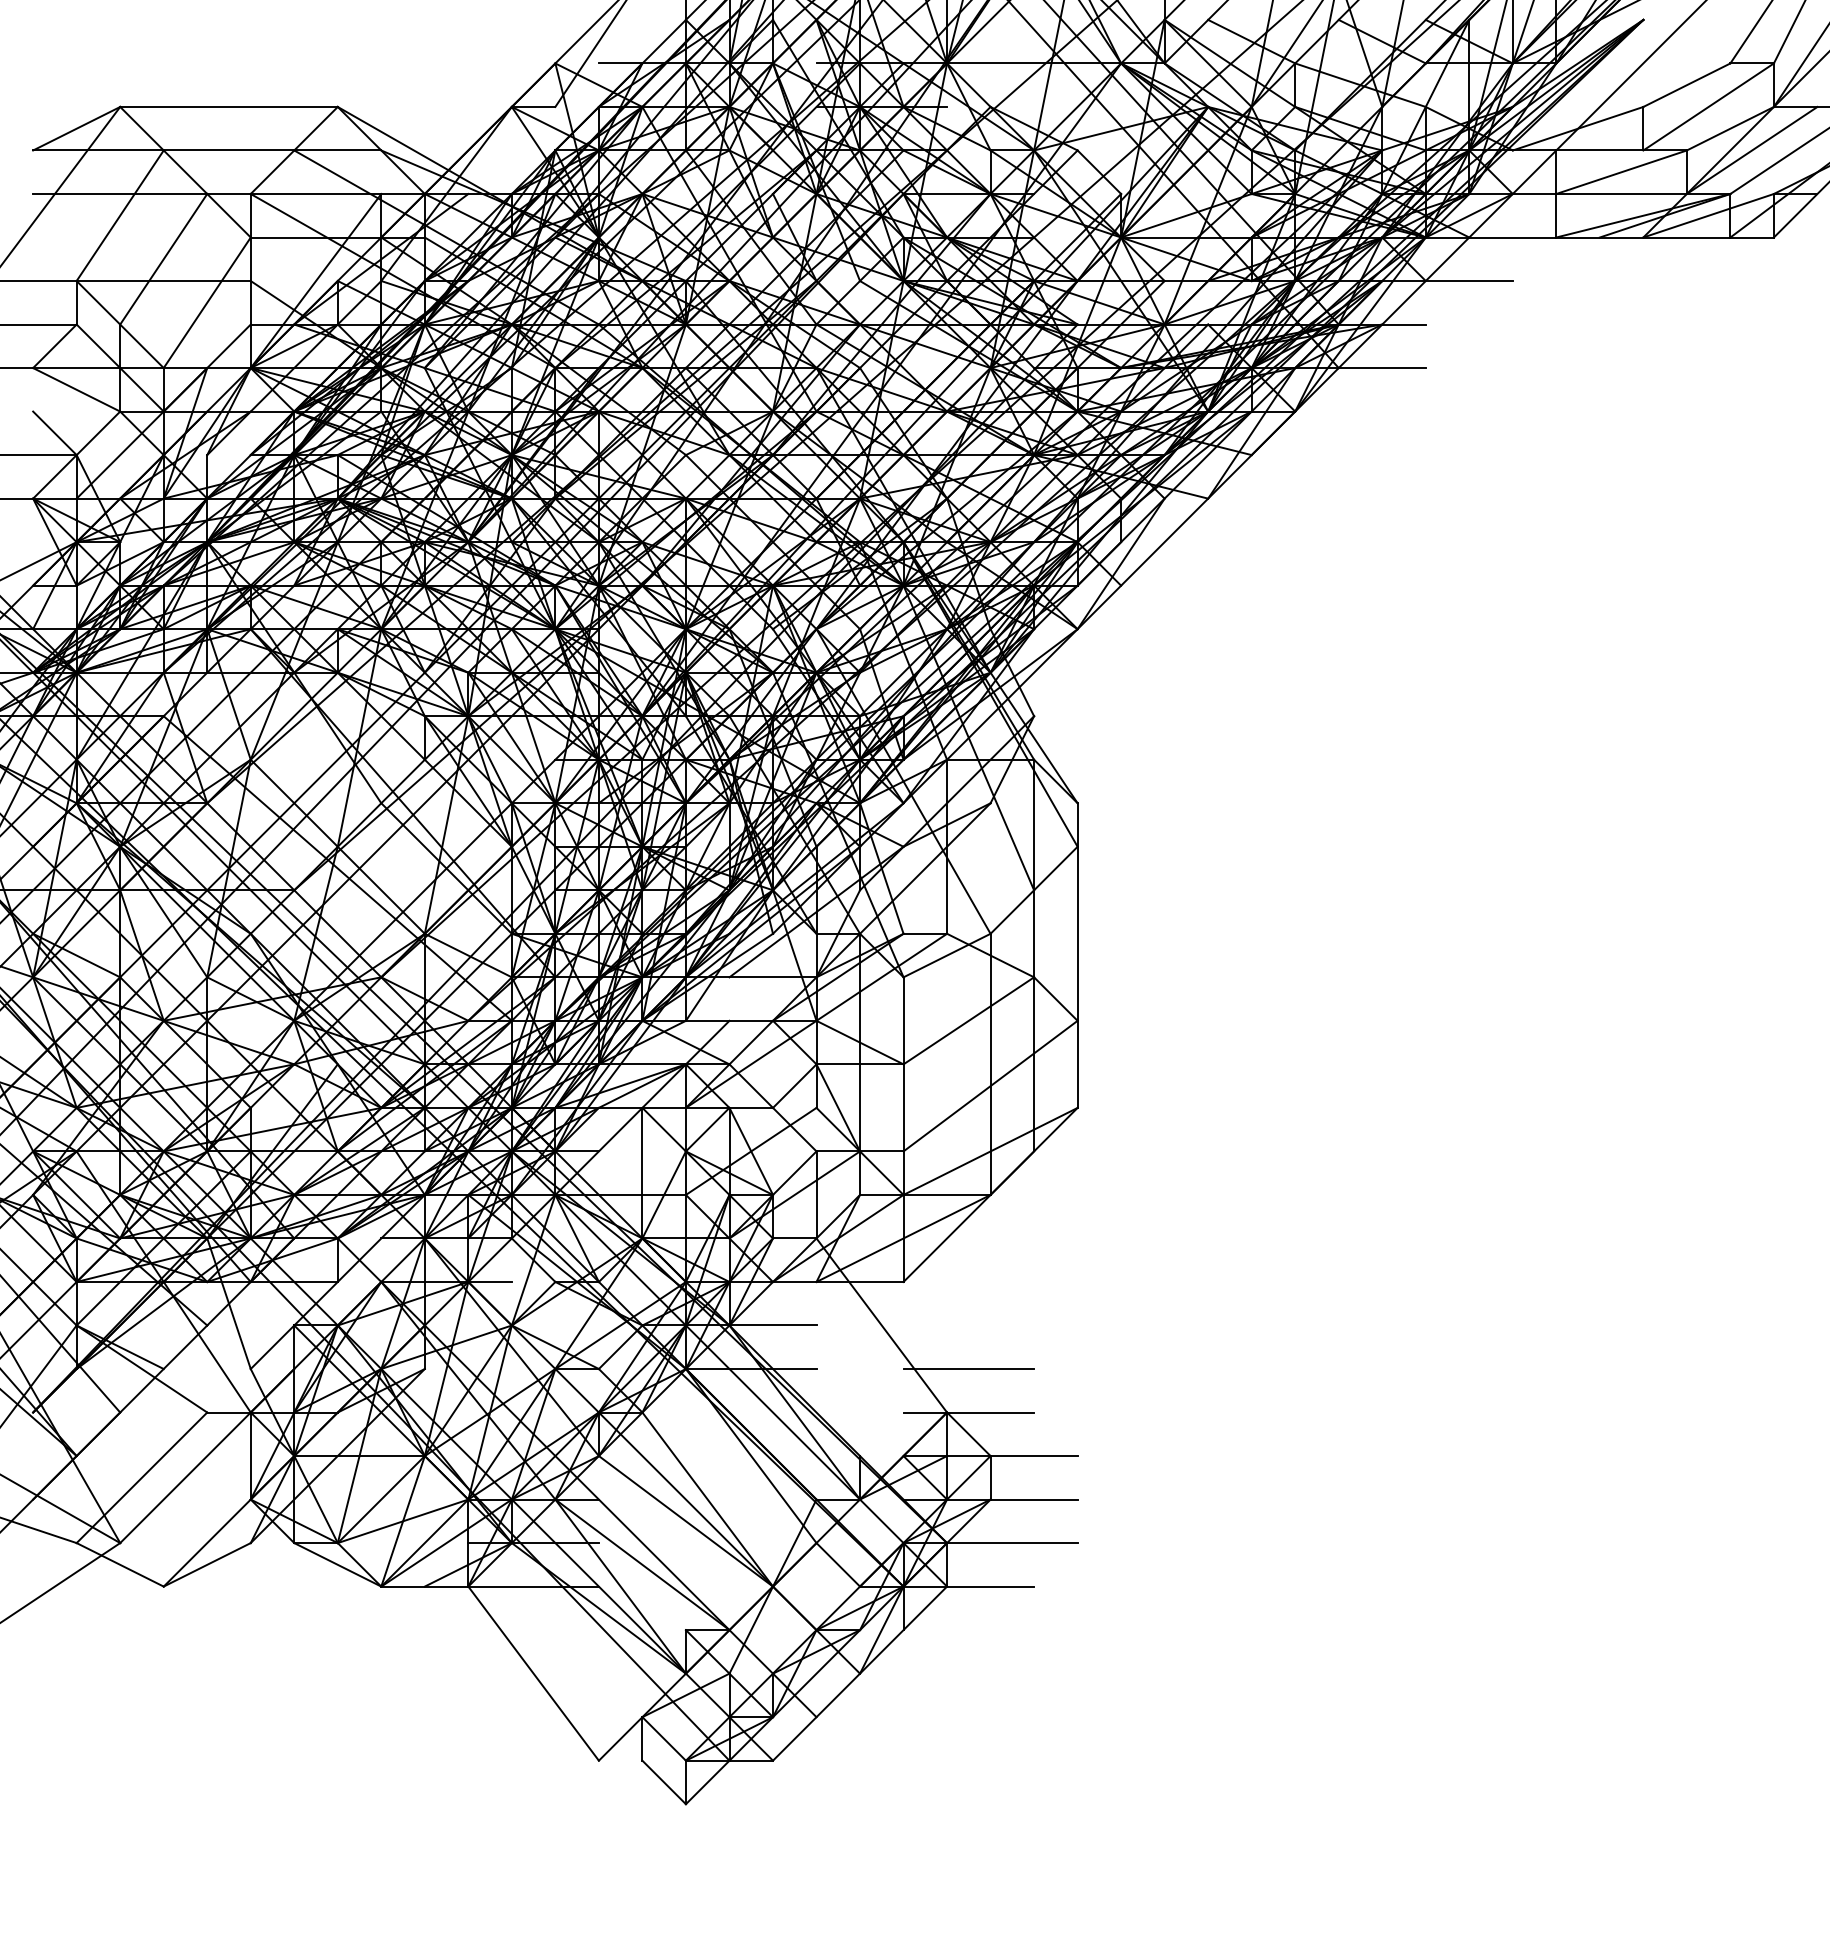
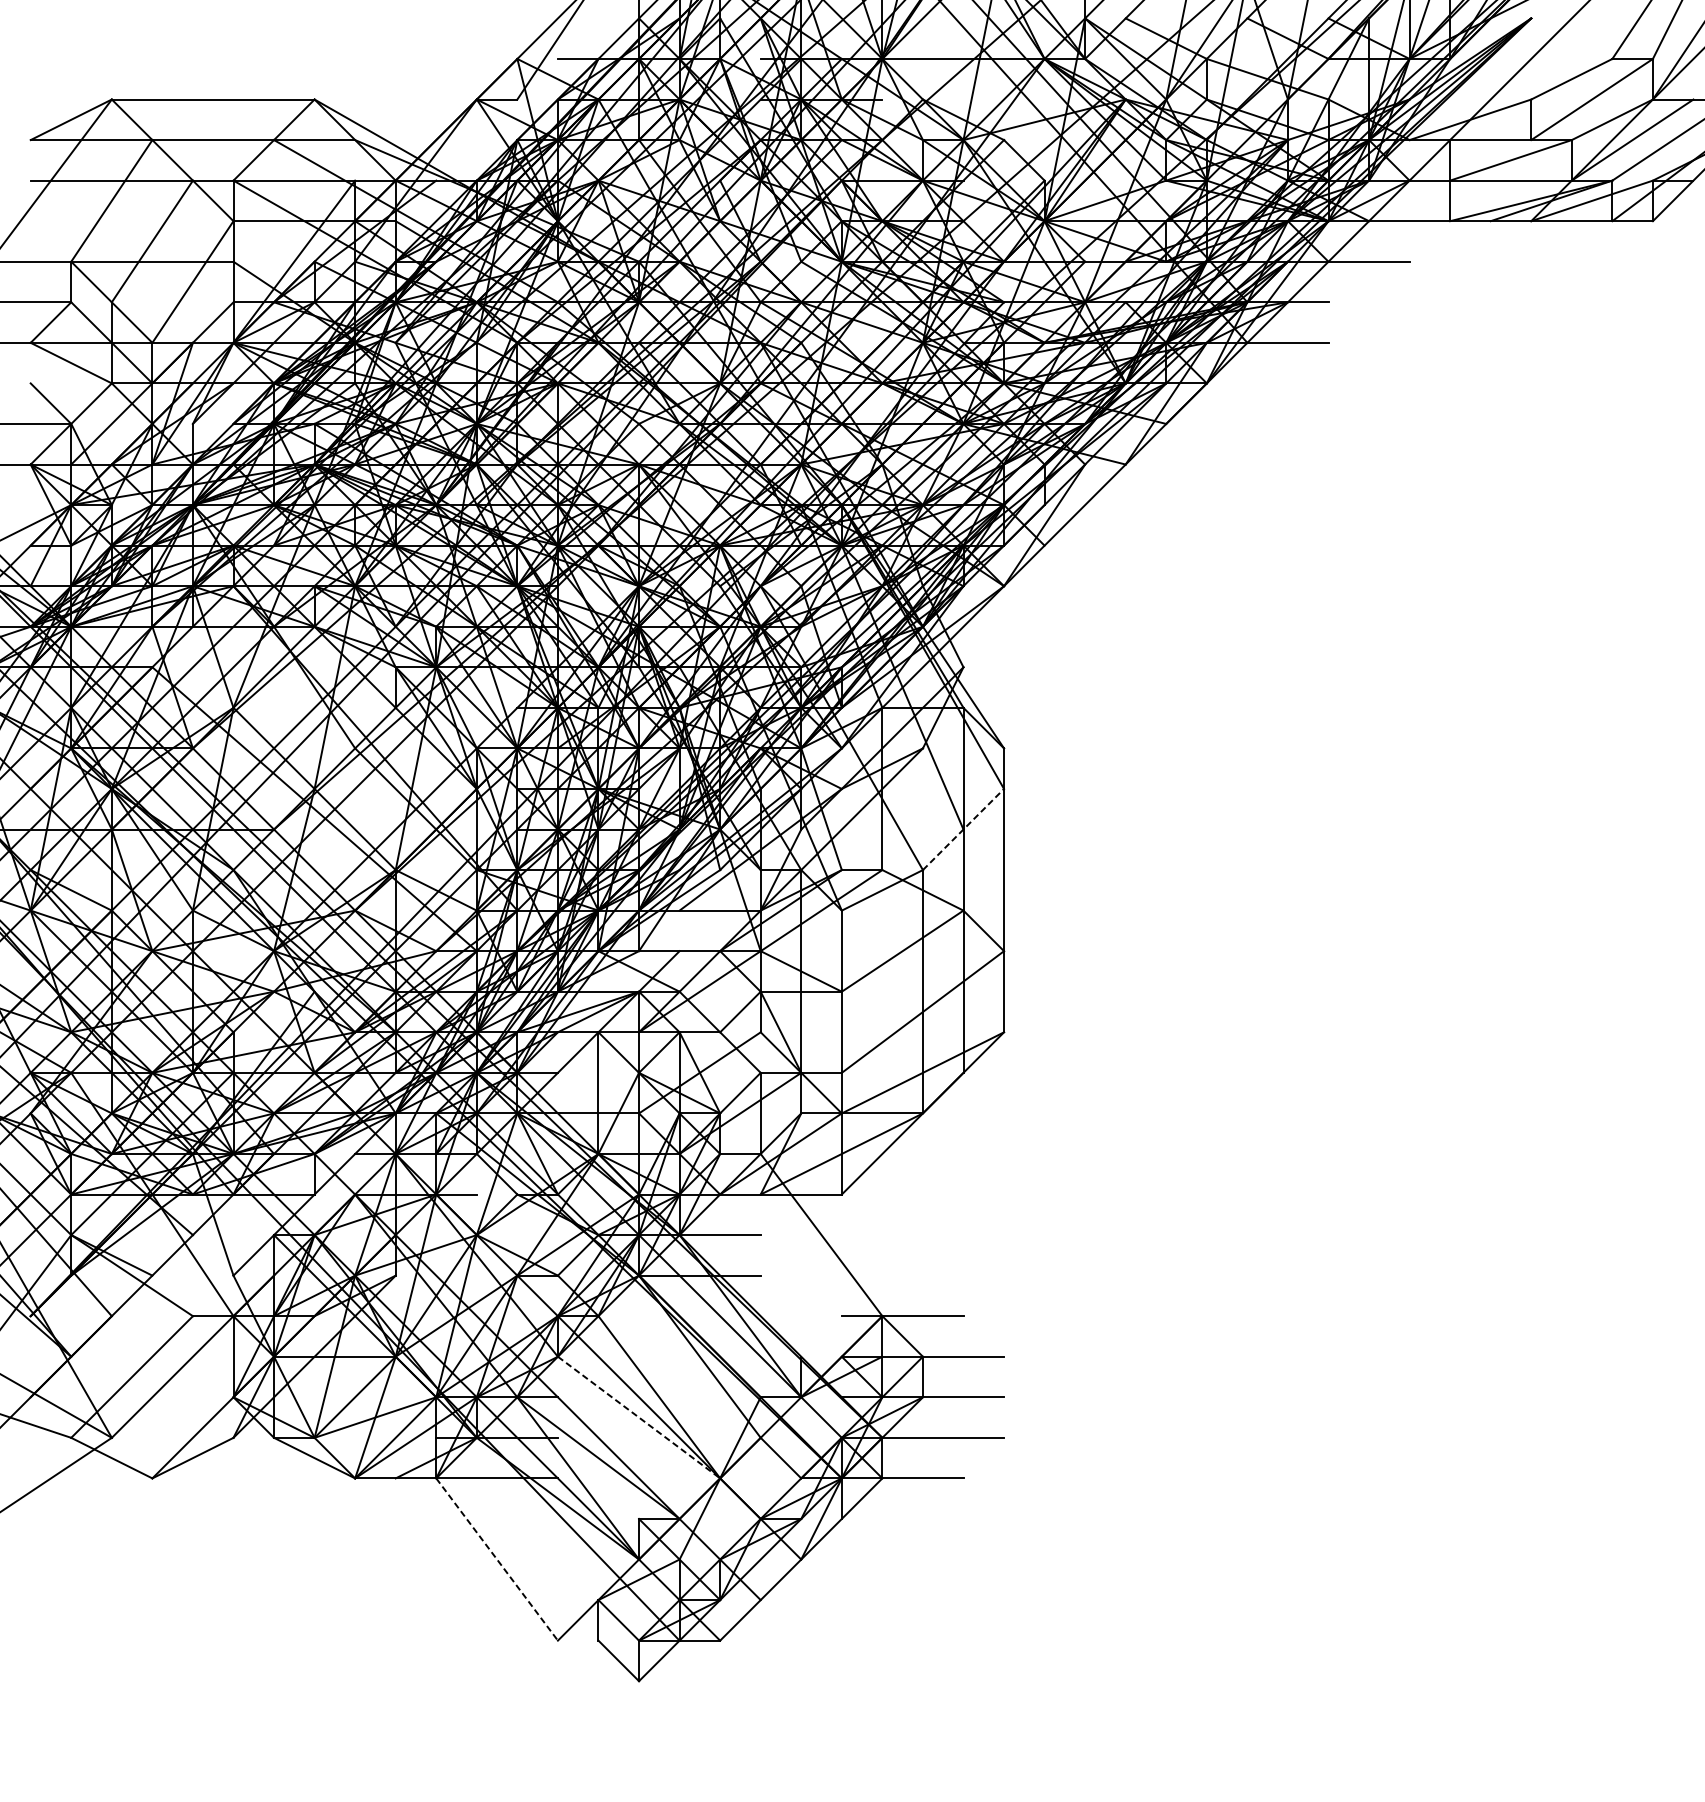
line: (1034, 890) -> (963, 829), solid -> dashed
line: (968, 1369) -> (902, 1276), removed
line: (685, 1521) -> (638, 1417), solid -> dashed
line: (533, 1673) -> (496, 1559), solid -> dashed

